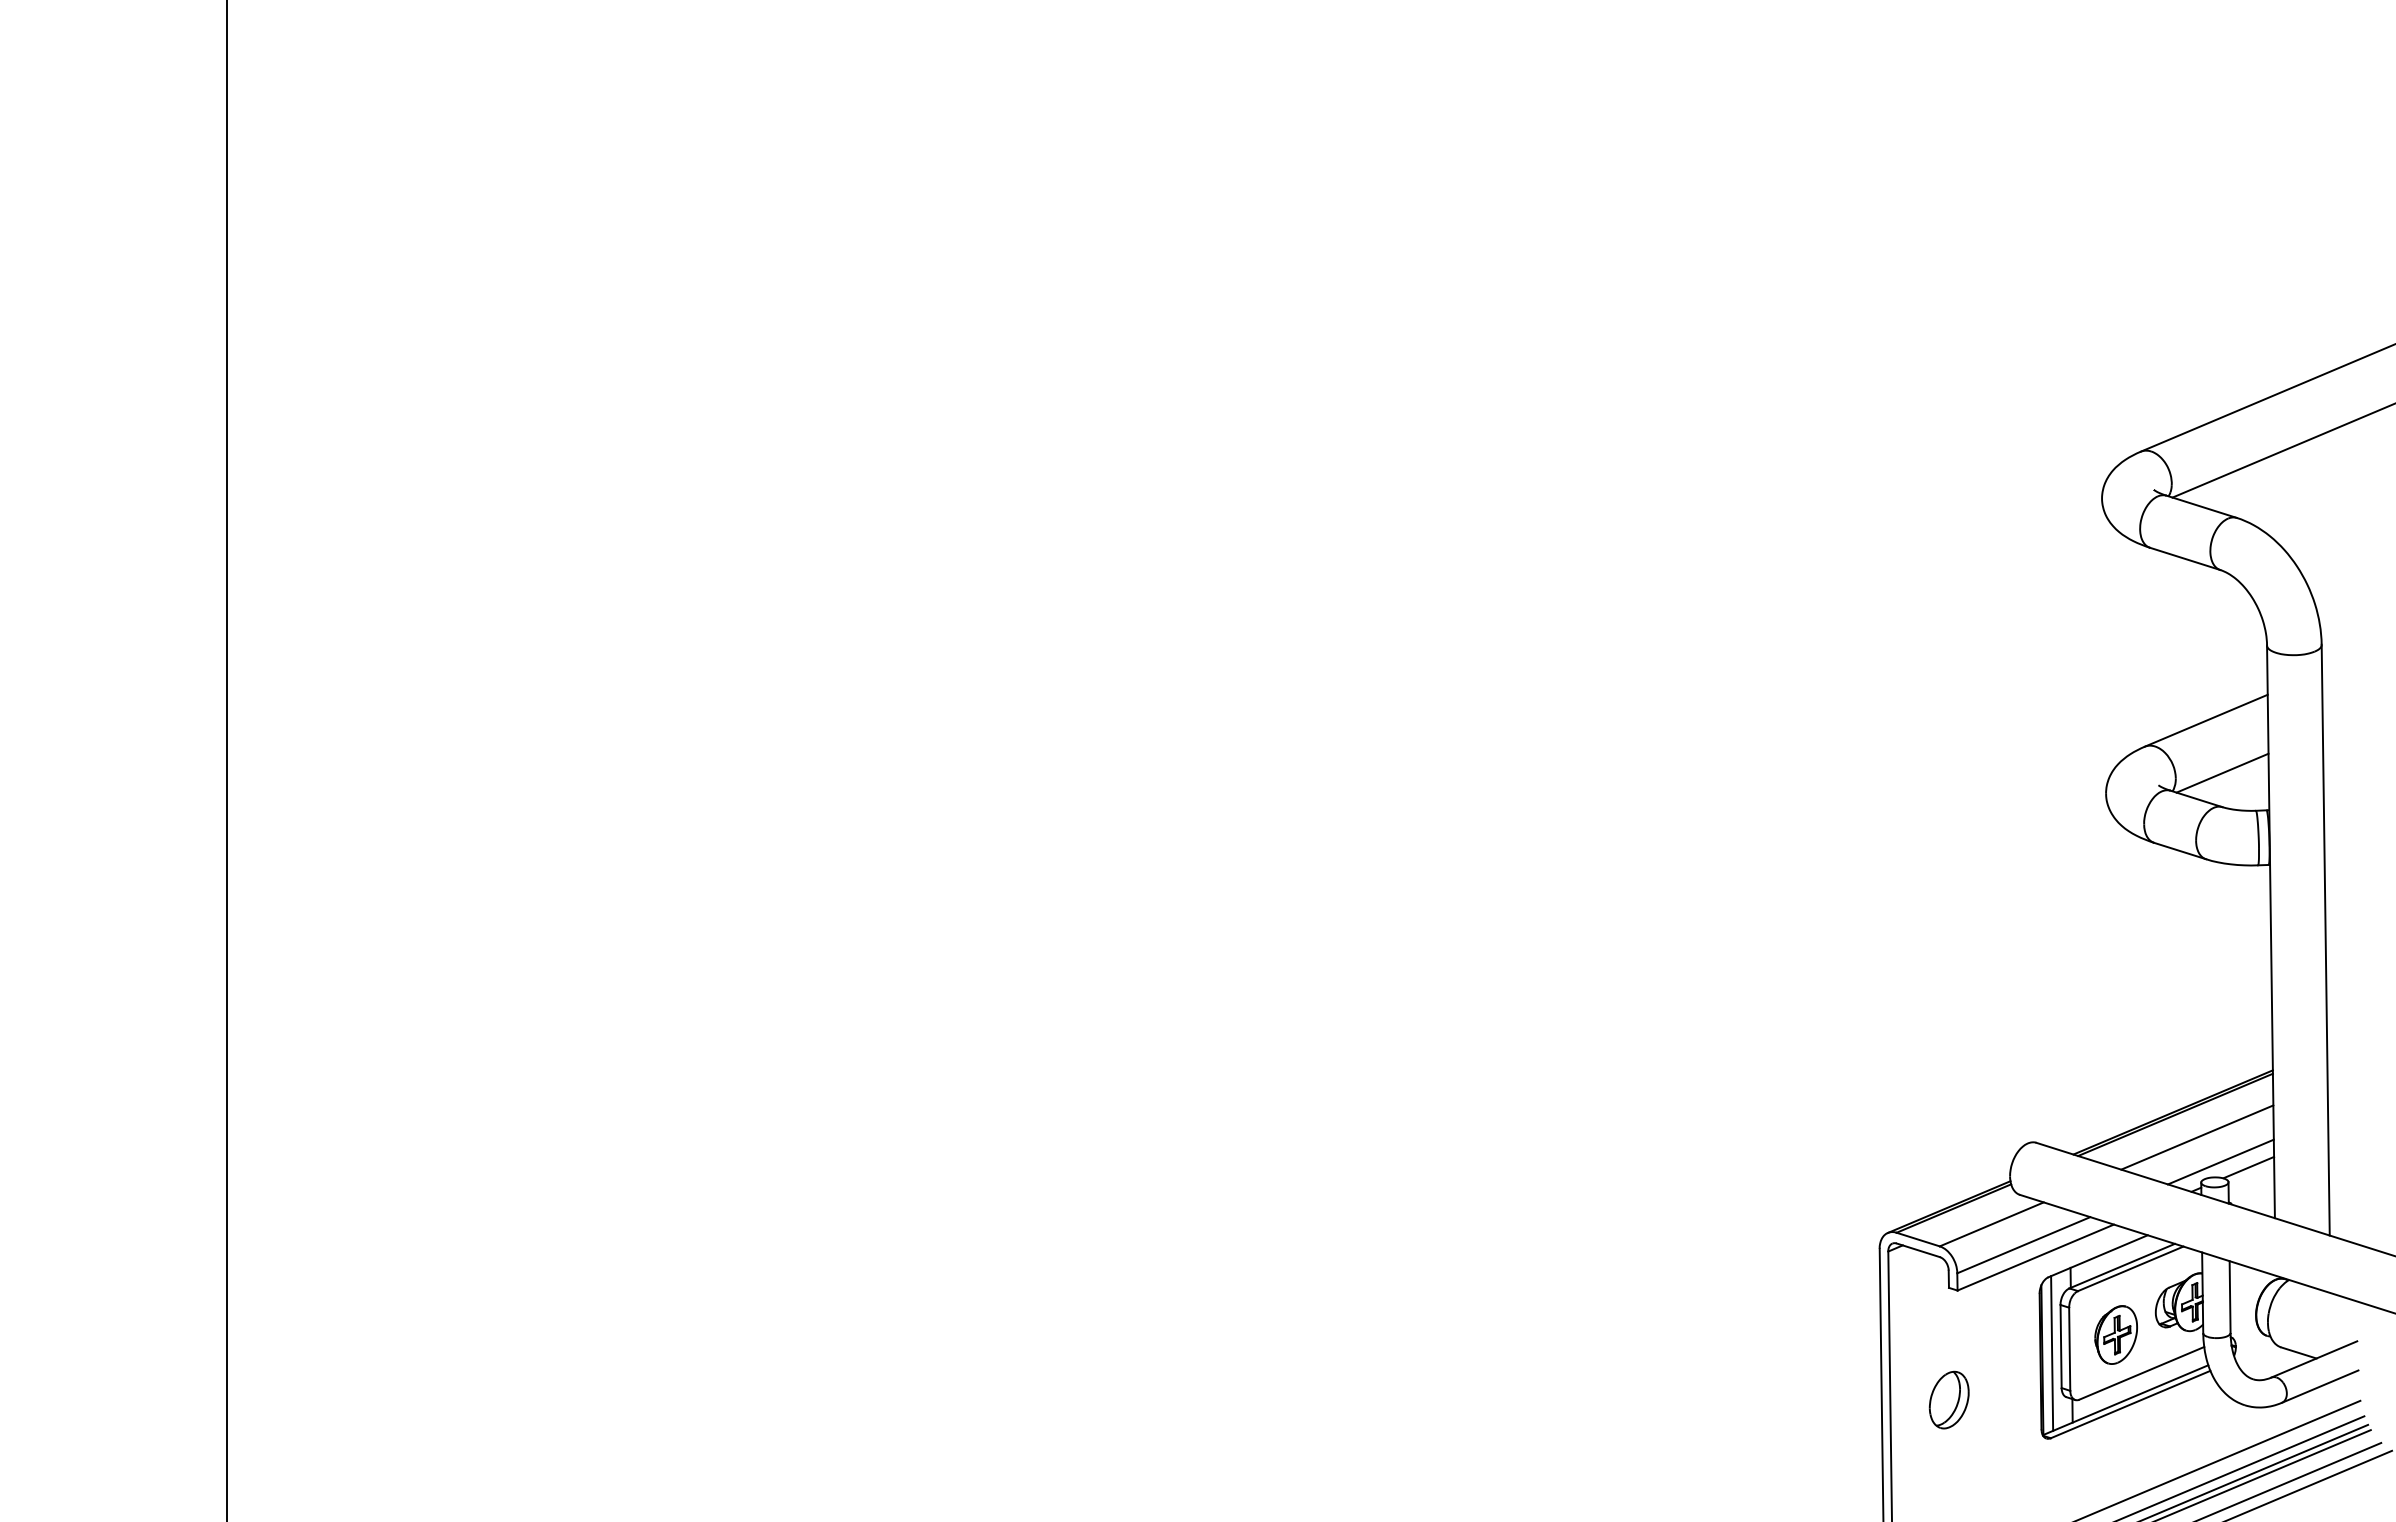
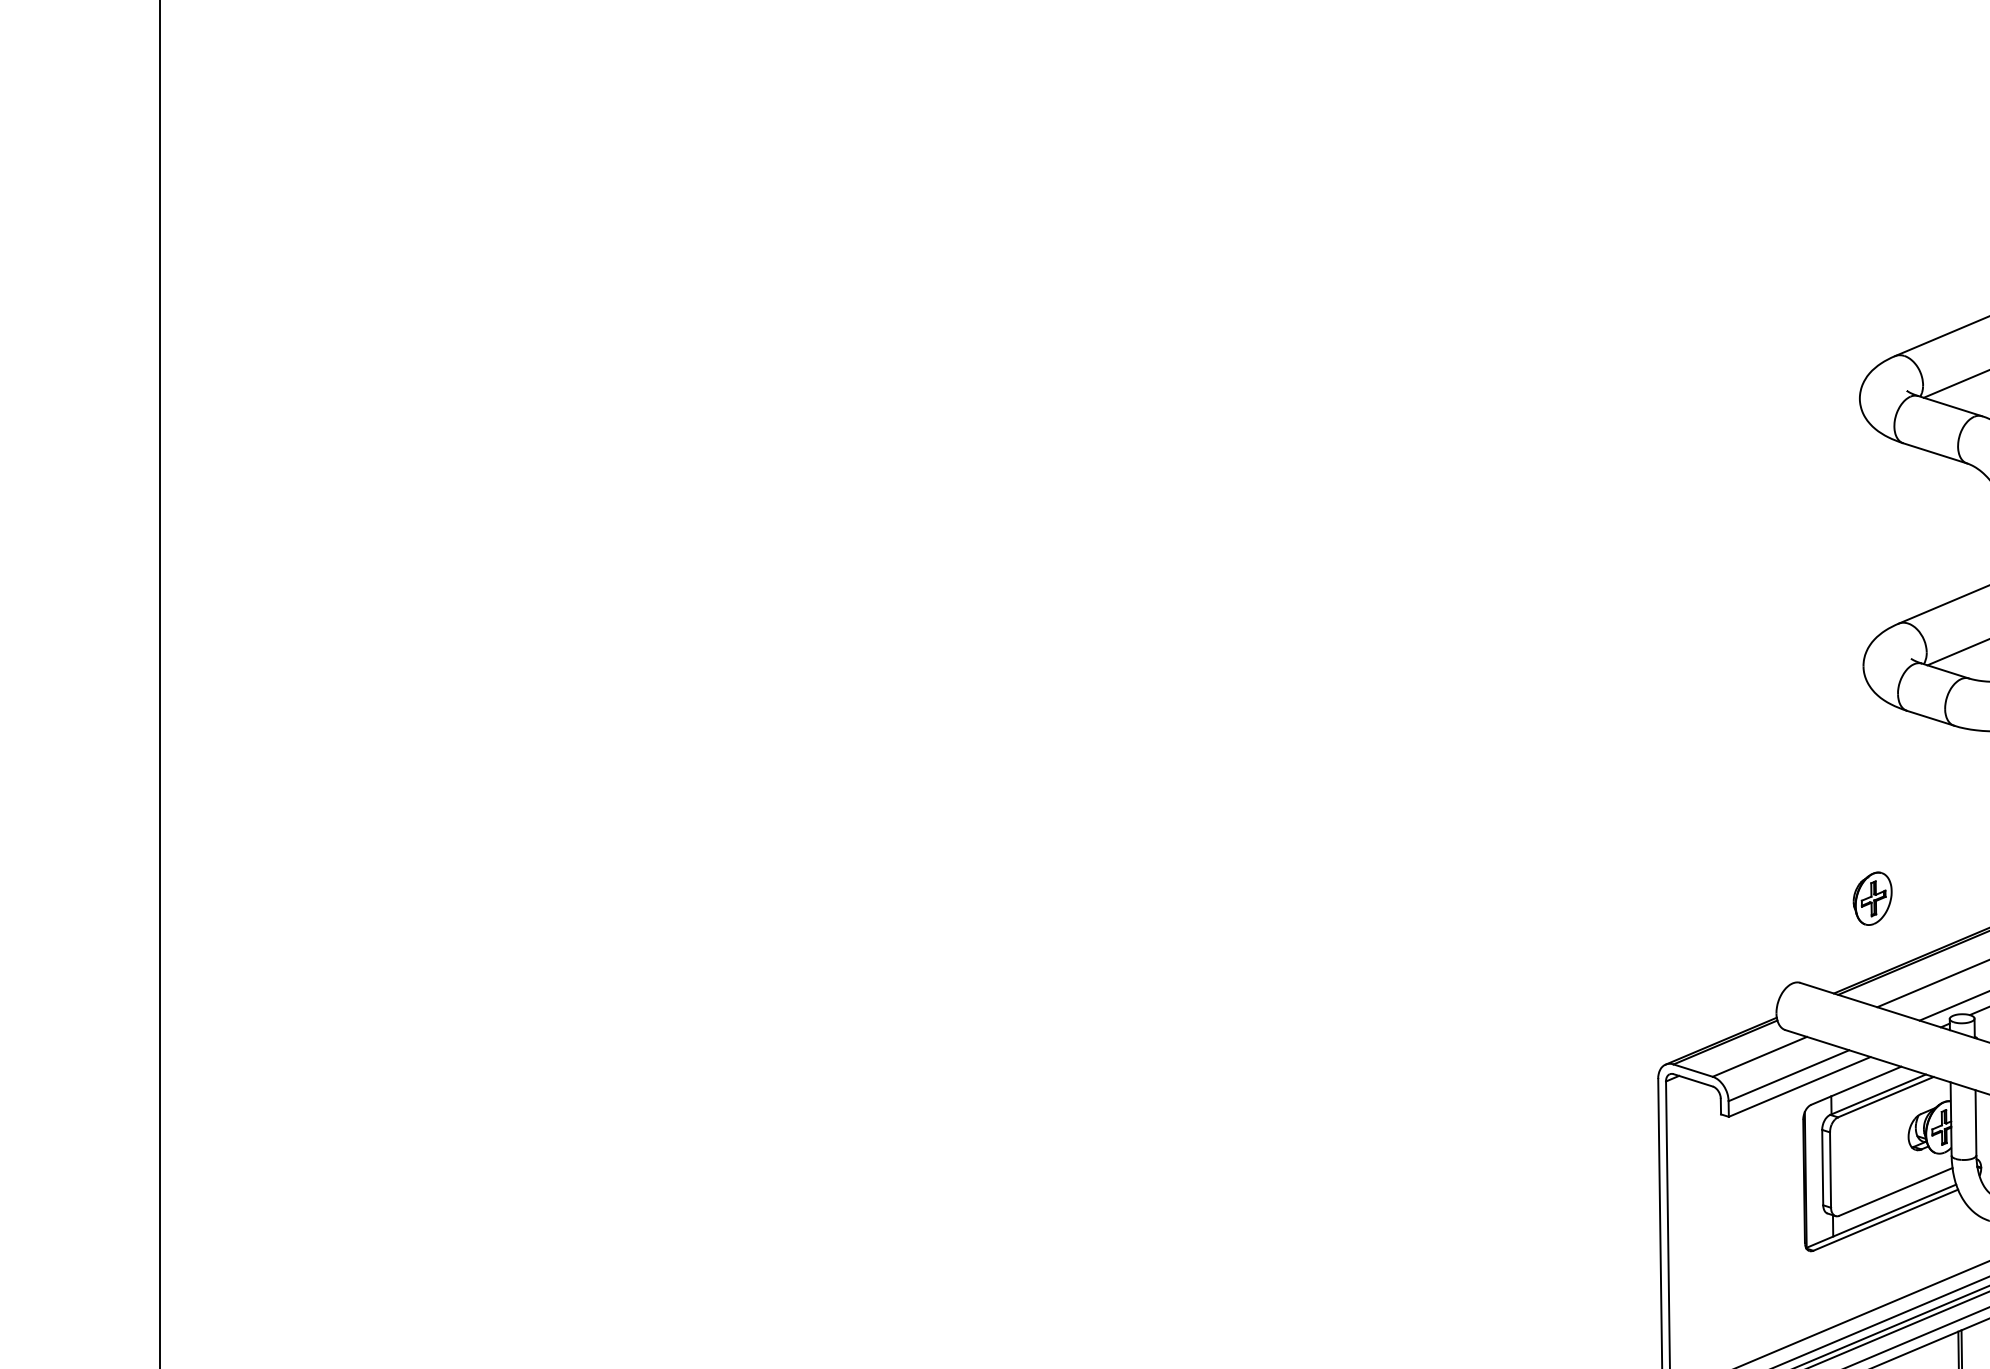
part: (2115, 1334) -> (1872, 898), moved
line: (2052, 1353) -> (1814, 1173), removed
part: (1948, 1399) -> (1720, 1215), removed

